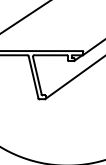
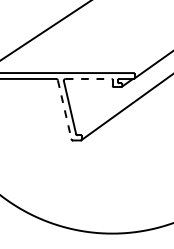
line: (50, 55) -> (88, 79), solid -> dashed
line: (33, 77) -> (64, 110), solid -> dashed

